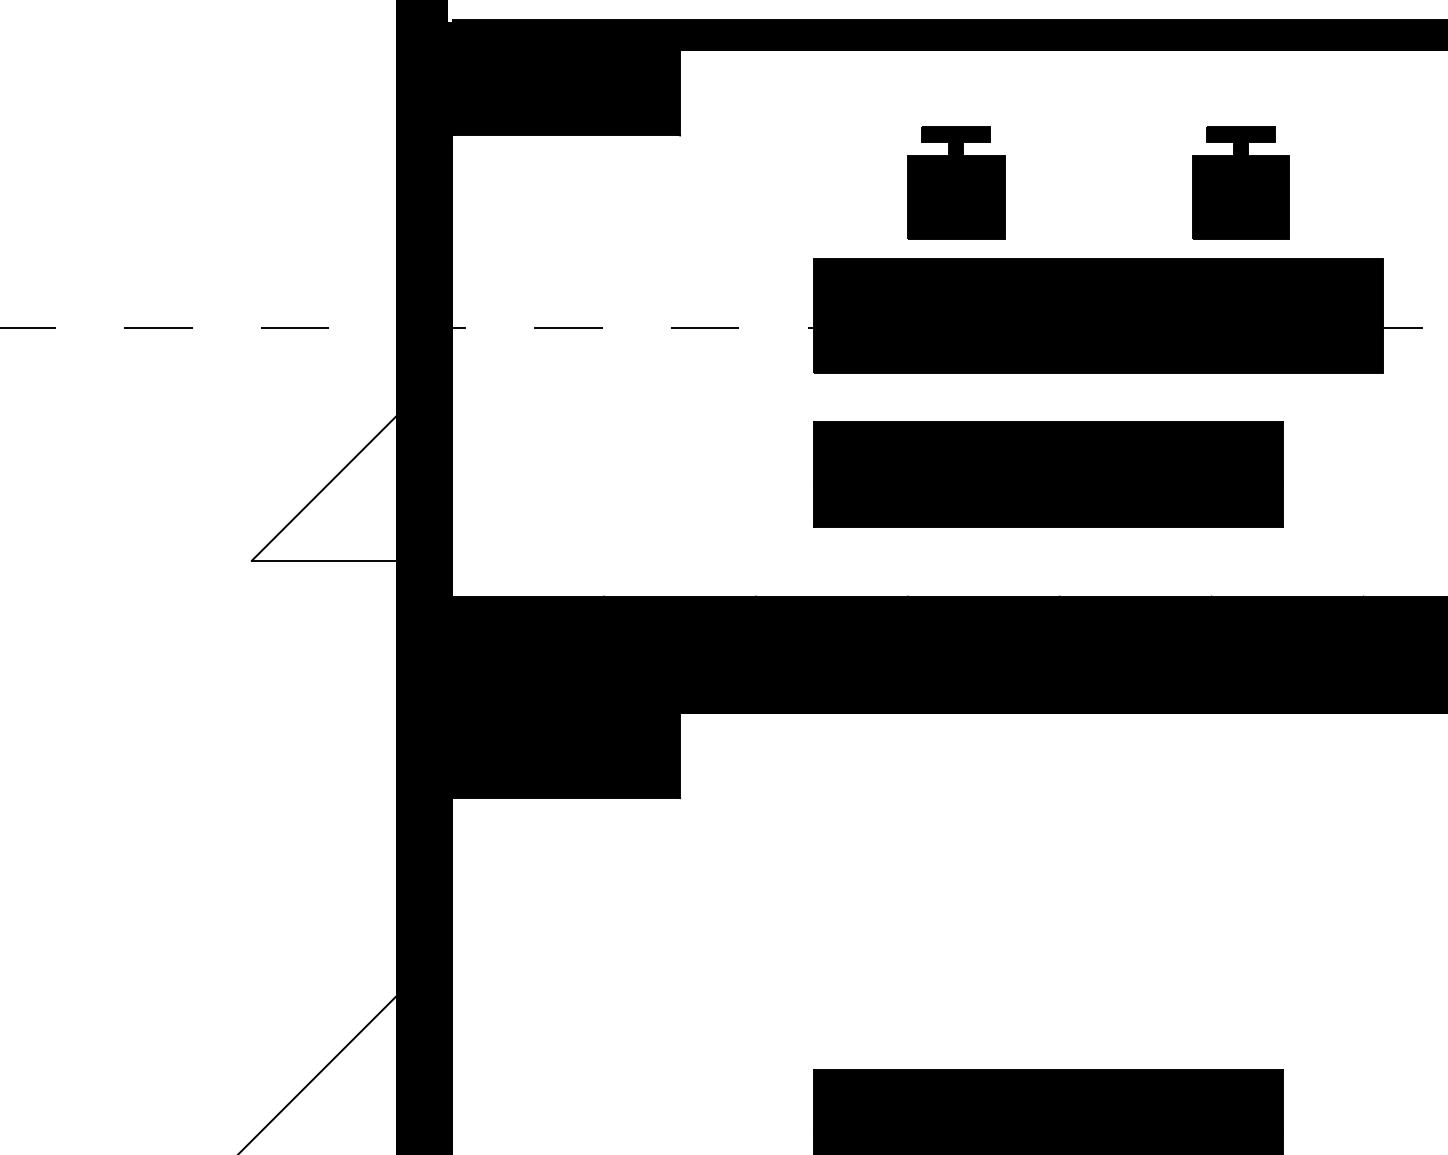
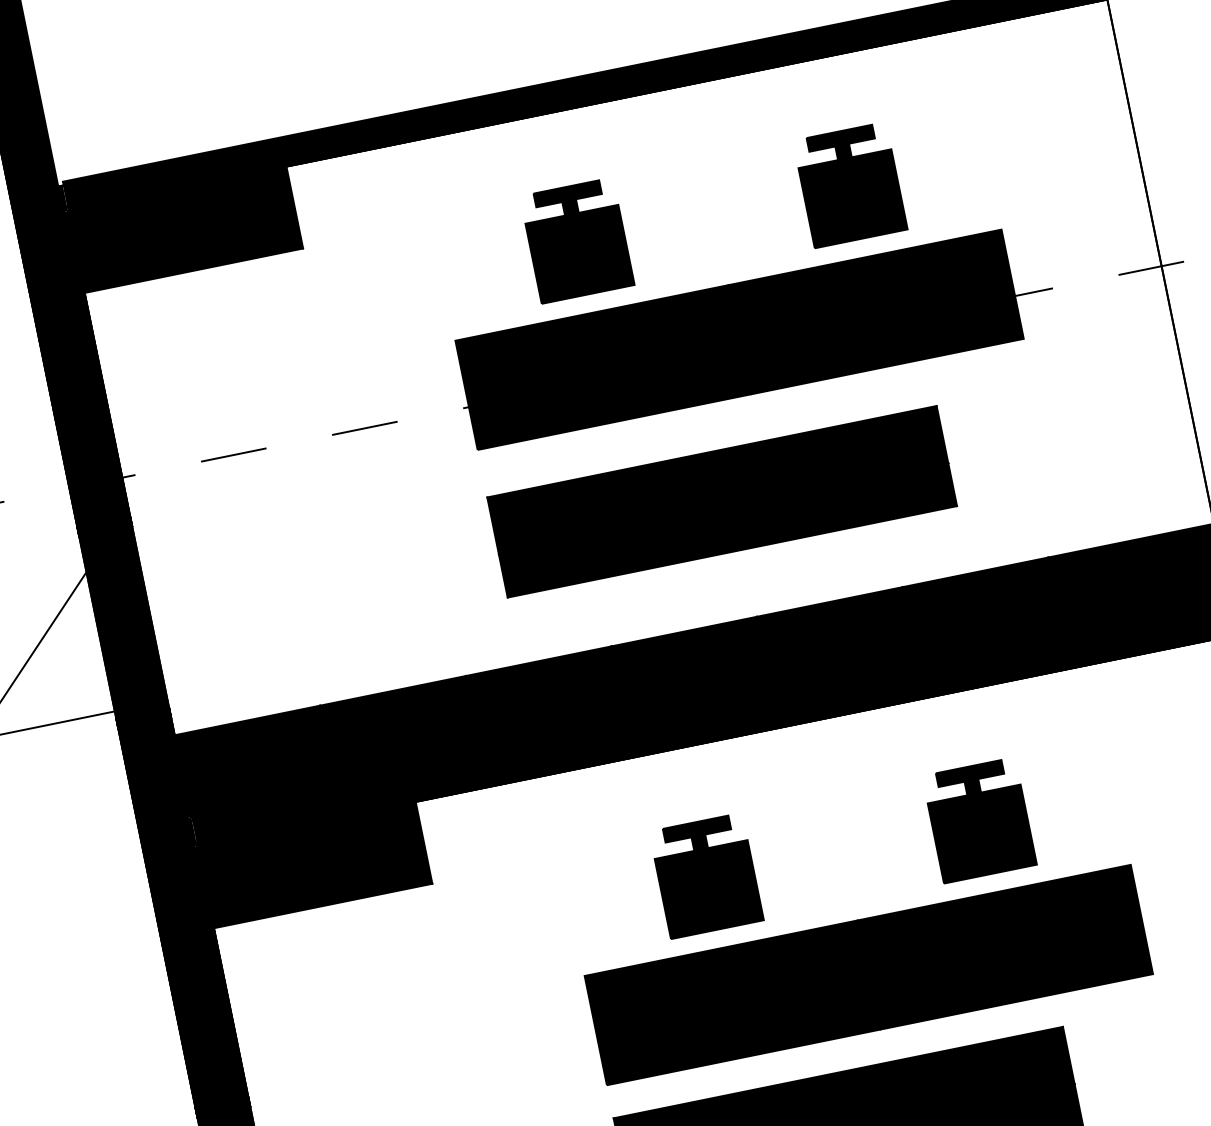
part: (1098, 921) -> (857, 920), added

